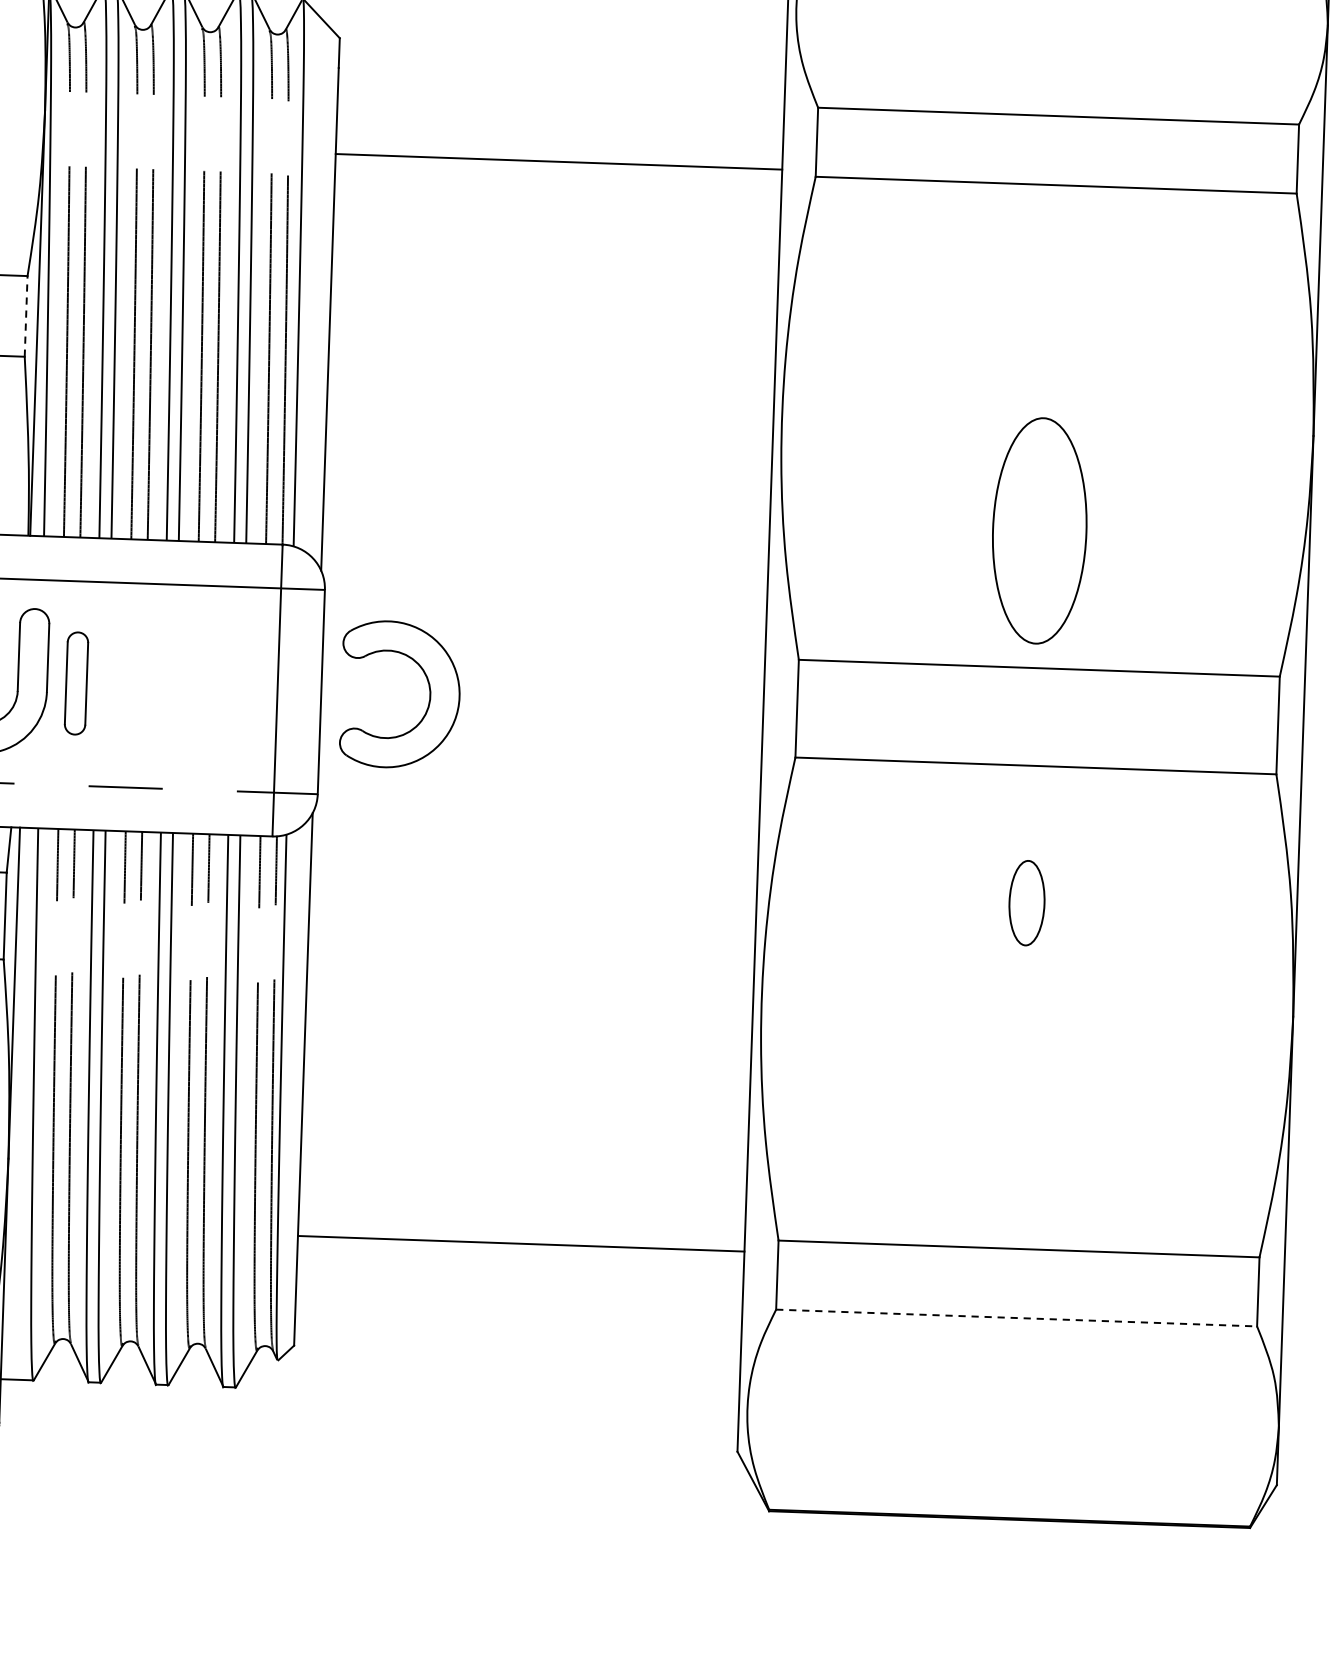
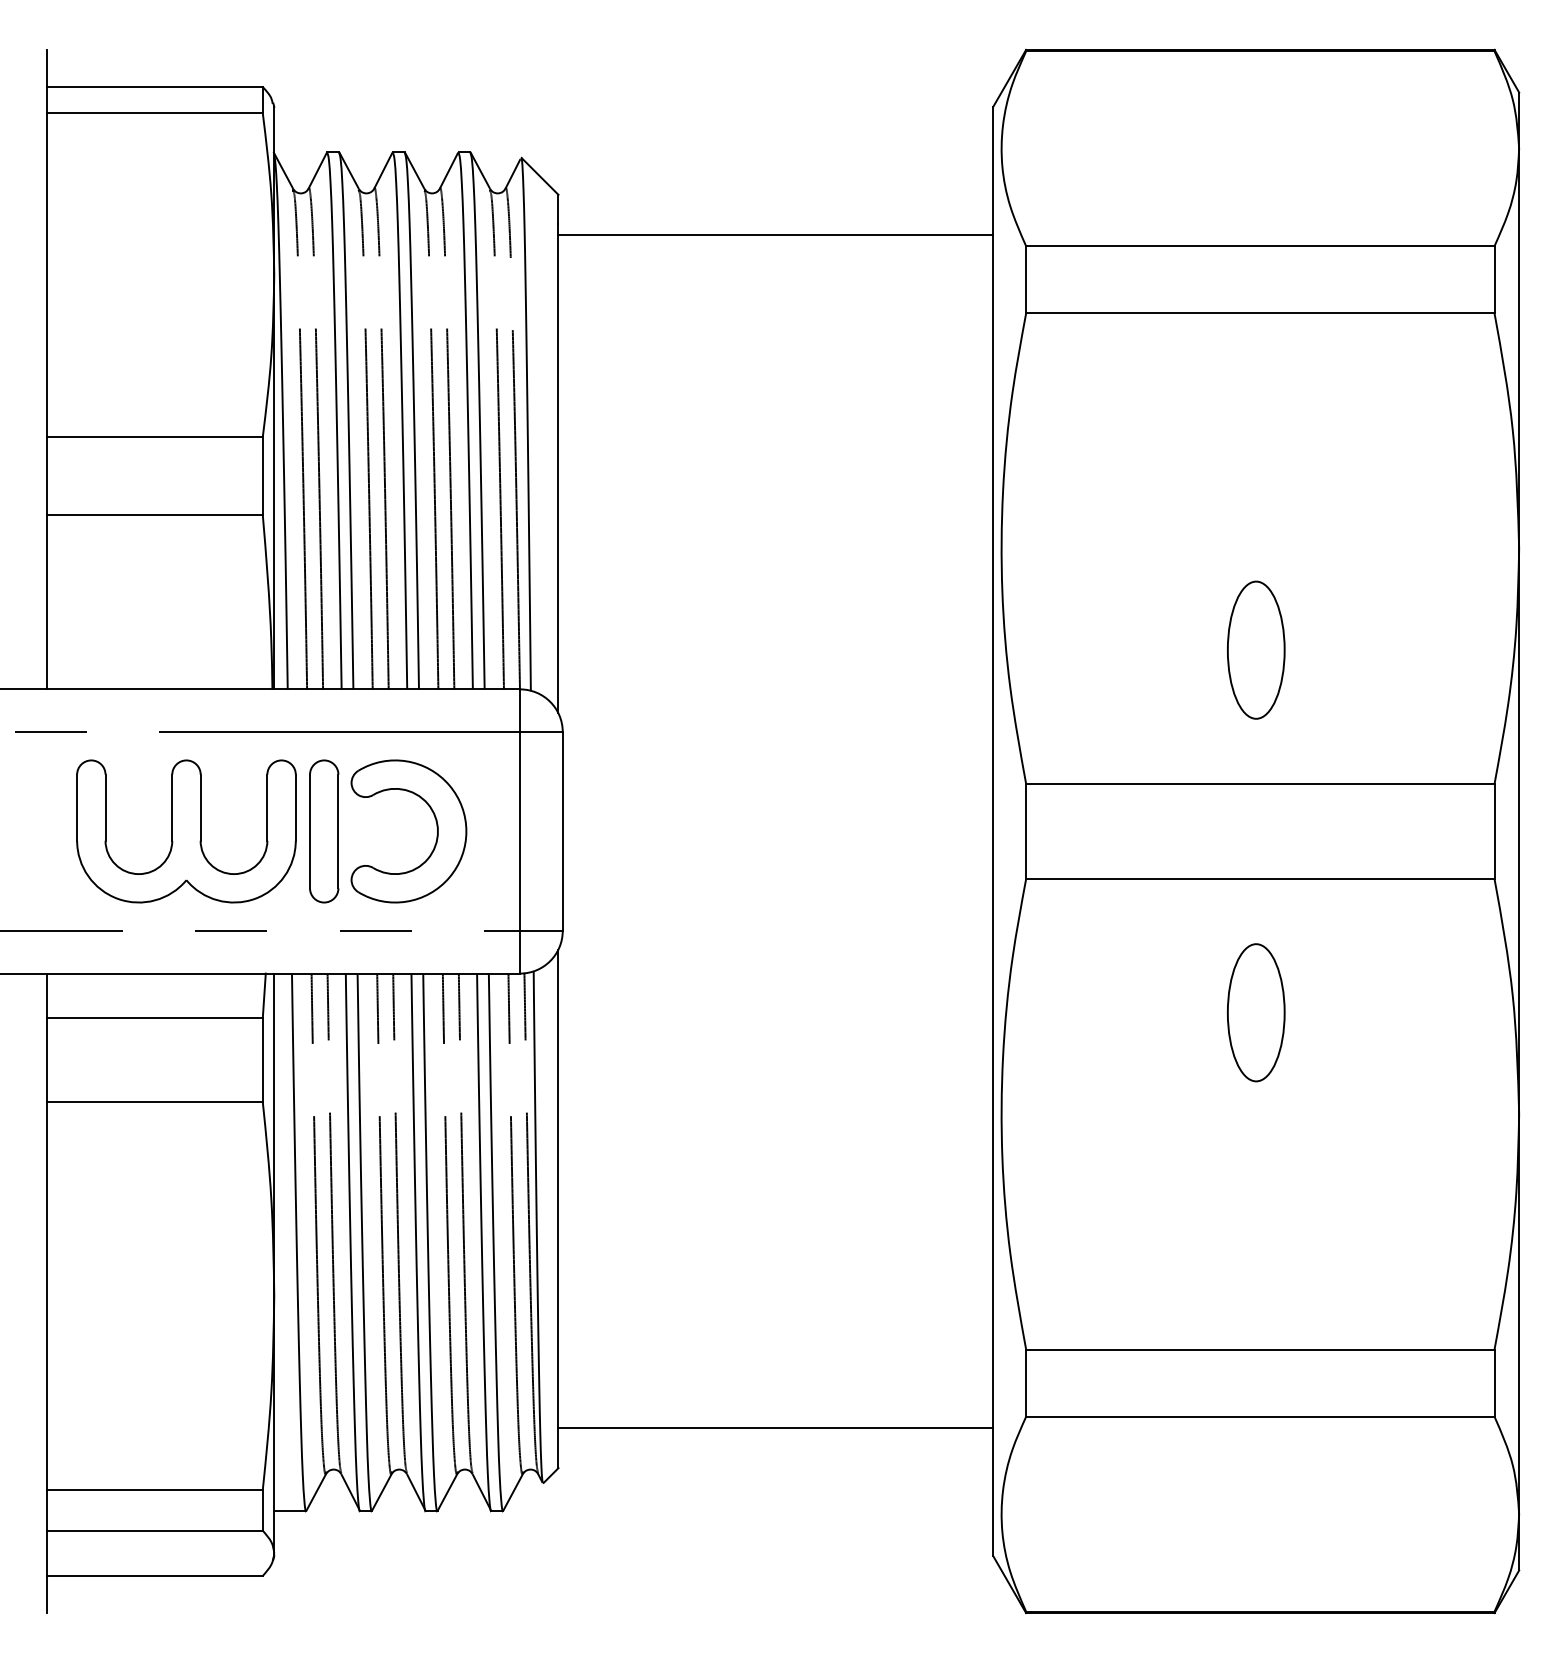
line: (558, 161) -> (775, 234), moved
line: (25, 315) -> (262, 475), dashed -> solid
part: (1040, 530) -> (1256, 649), size x0.62
part: (76, 683) -> (324, 831), size x1.43
part: (429, 691) -> (436, 827), moved
part: (1027, 902) -> (1256, 1012), size x1.67
line: (520, 1243) -> (775, 1428), moved
line: (1016, 1317) -> (1260, 1416), dashed -> solid

